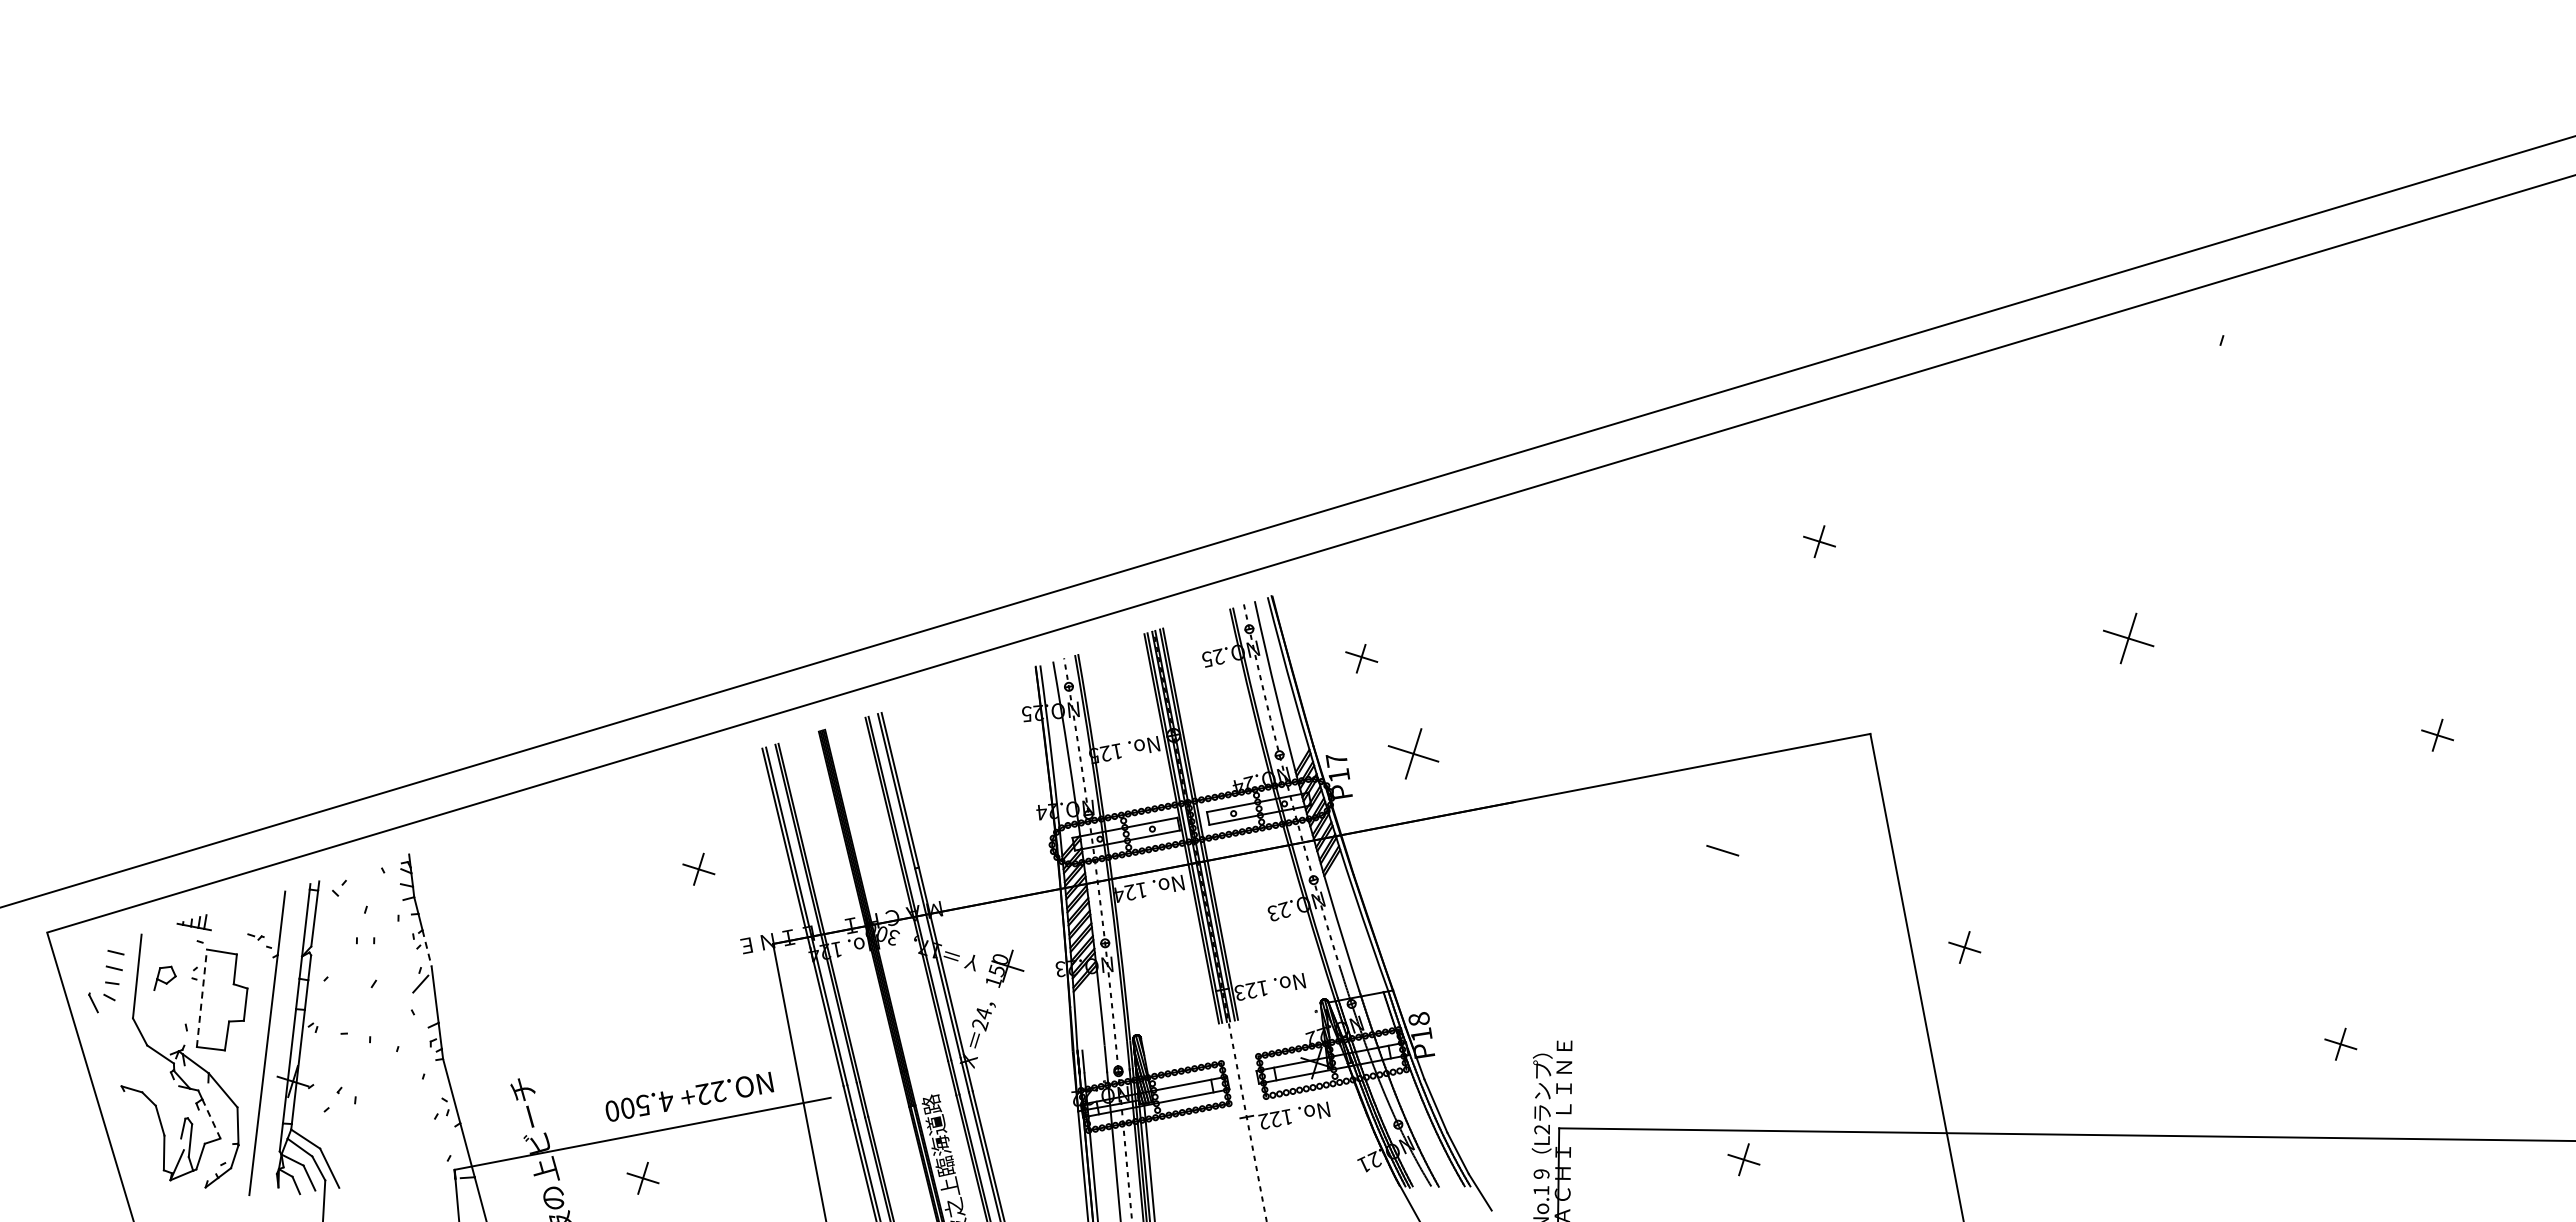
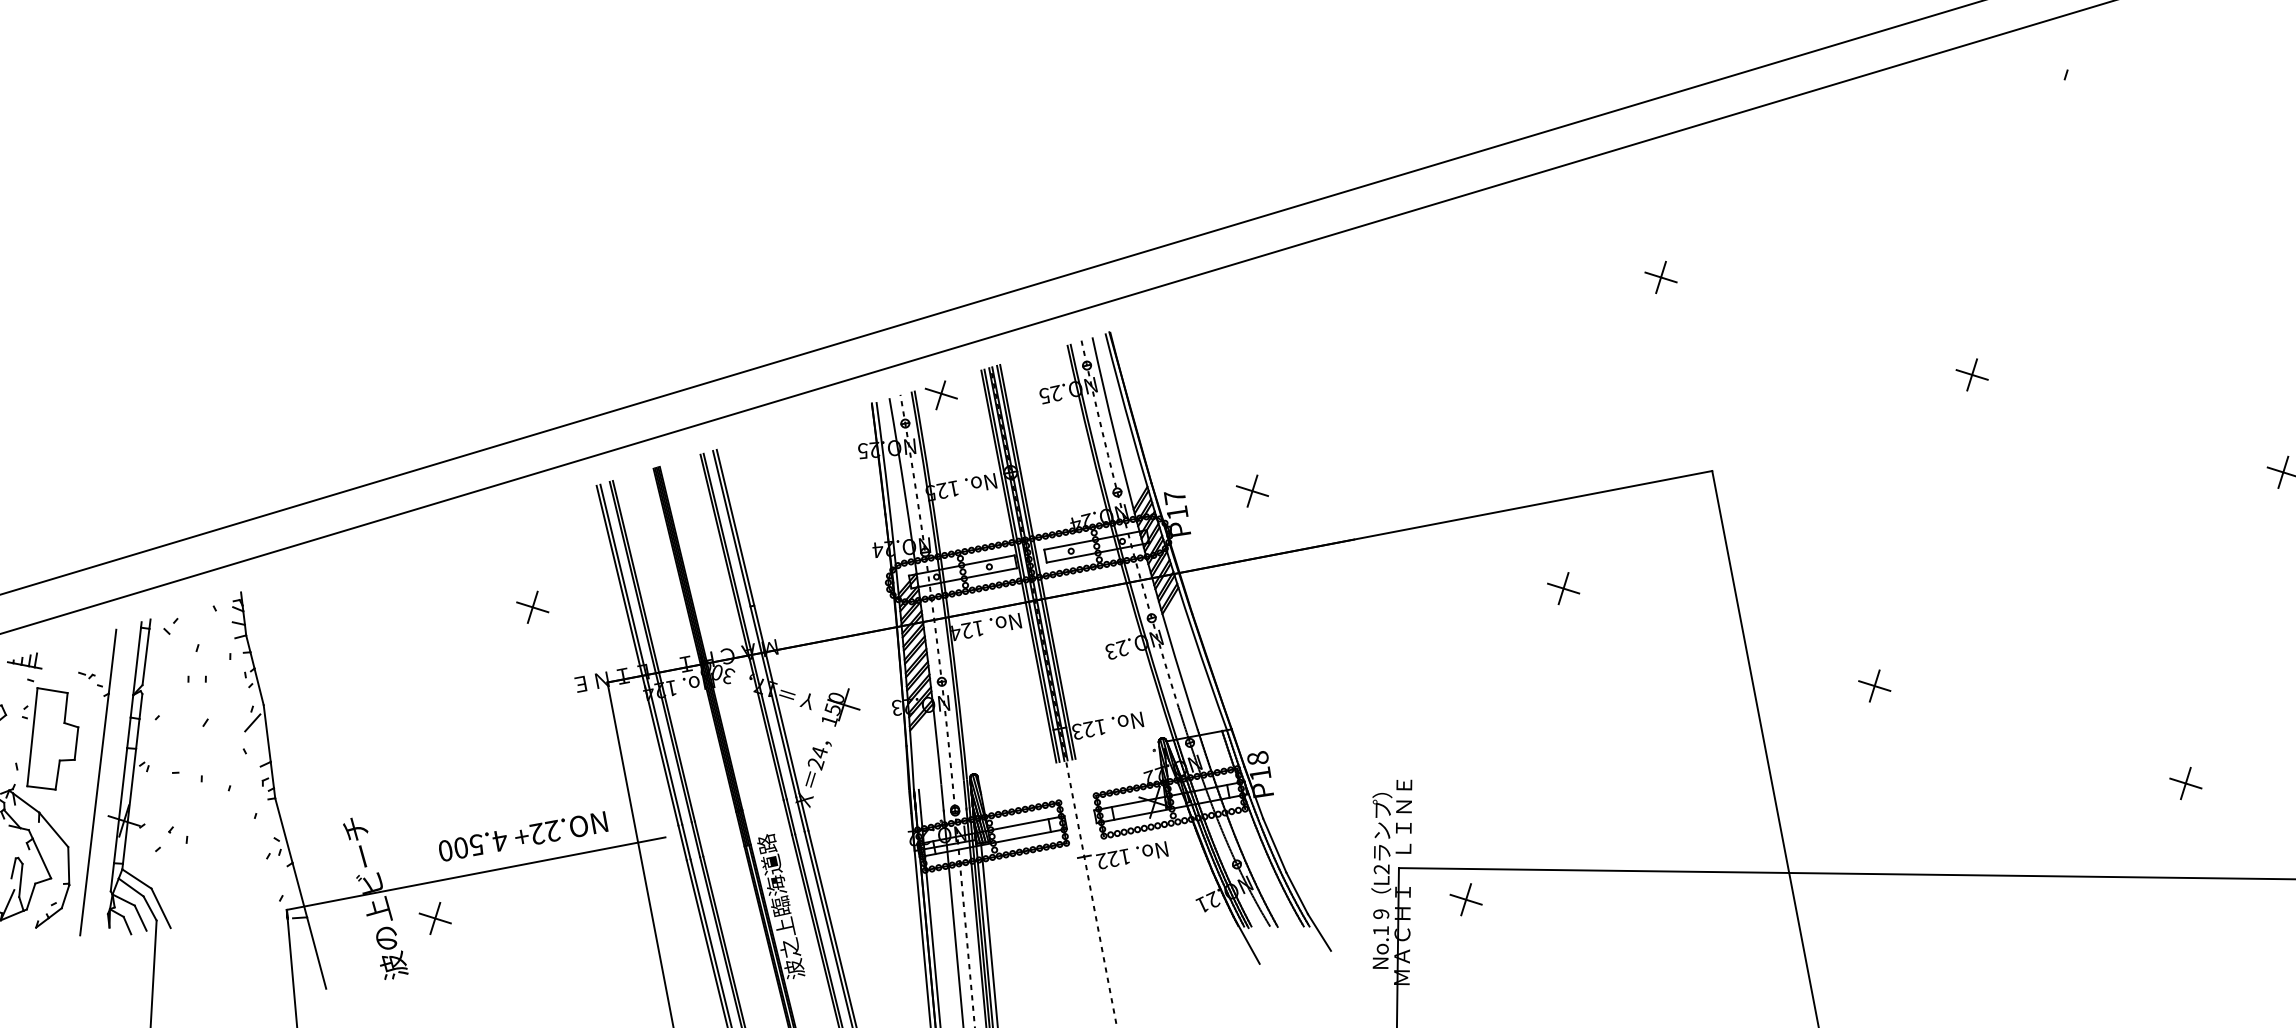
part: (2128, 638) -> (1972, 374), size x0.62
part: (1361, 658) -> (941, 395), moved
part: (1413, 753) -> (1252, 490), size x0.62
line: (1722, 850) -> (1563, 588), added
part: (1964, 947) -> (1874, 686), moved
line: (427, 948) -> (259, 687), dashed -> solid
line: (201, 998) -> (32, 737), dashed -> solid
line: (211, 1118) -> (42, 858), dashed -> solid
part: (1743, 1159) -> (1465, 899), moved
part: (642, 1178) -> (434, 918), moved

